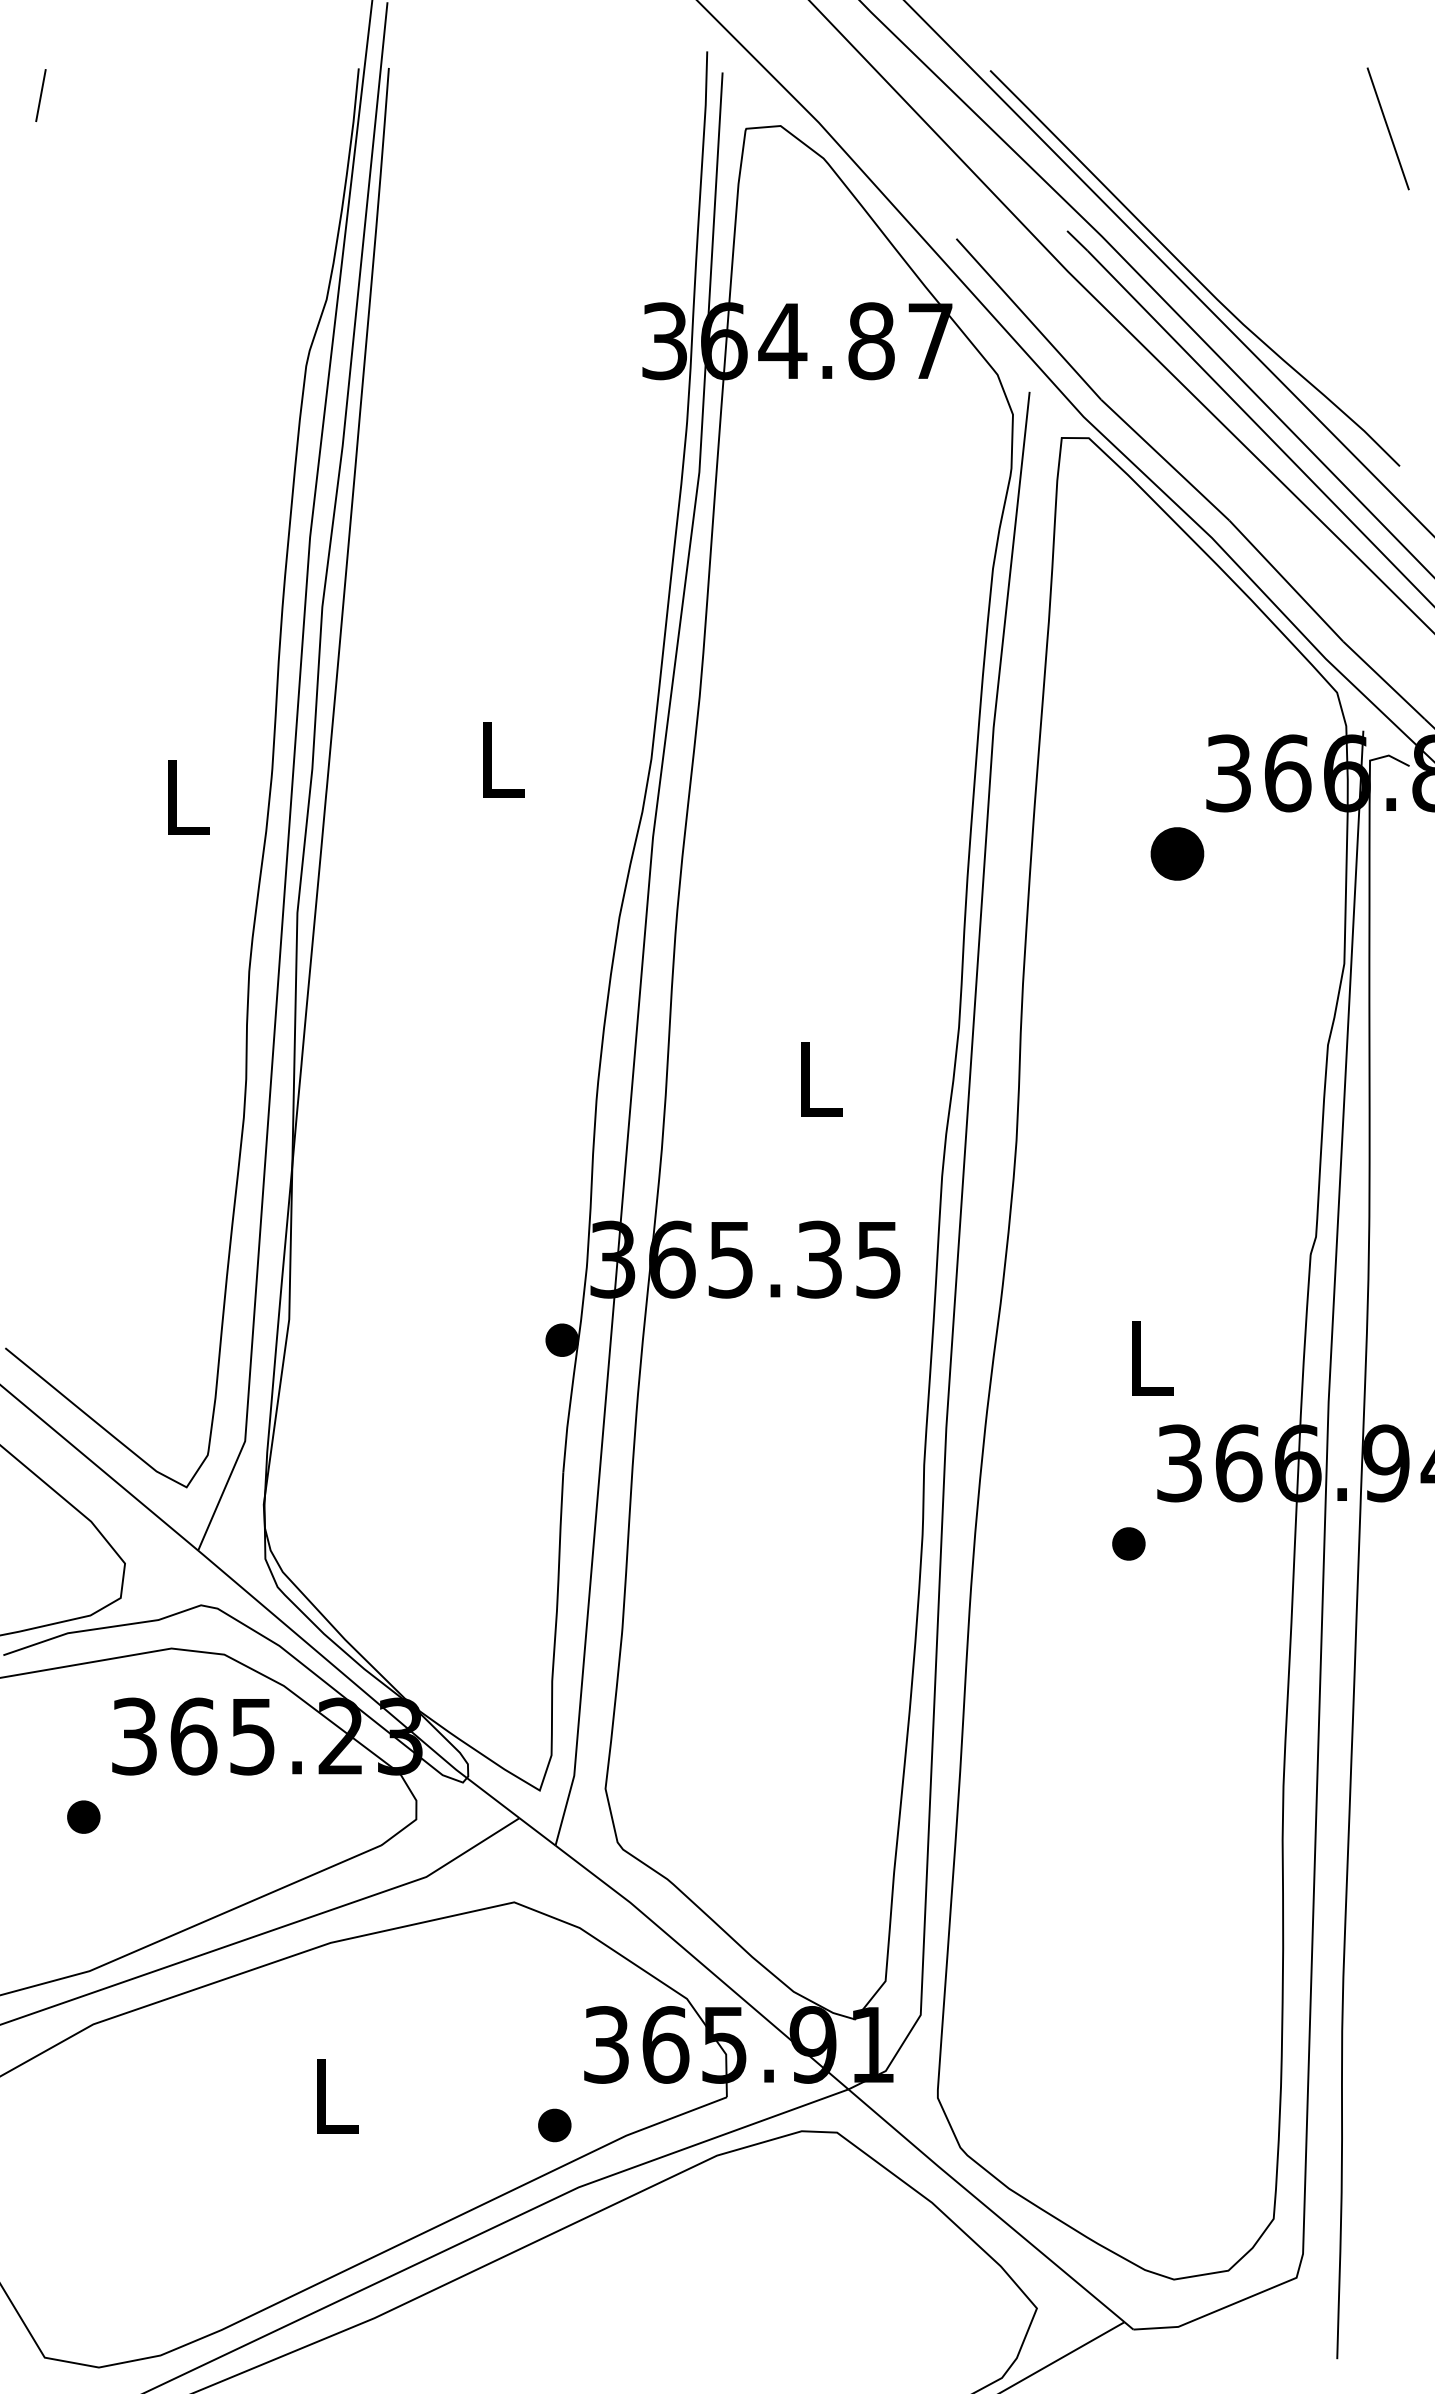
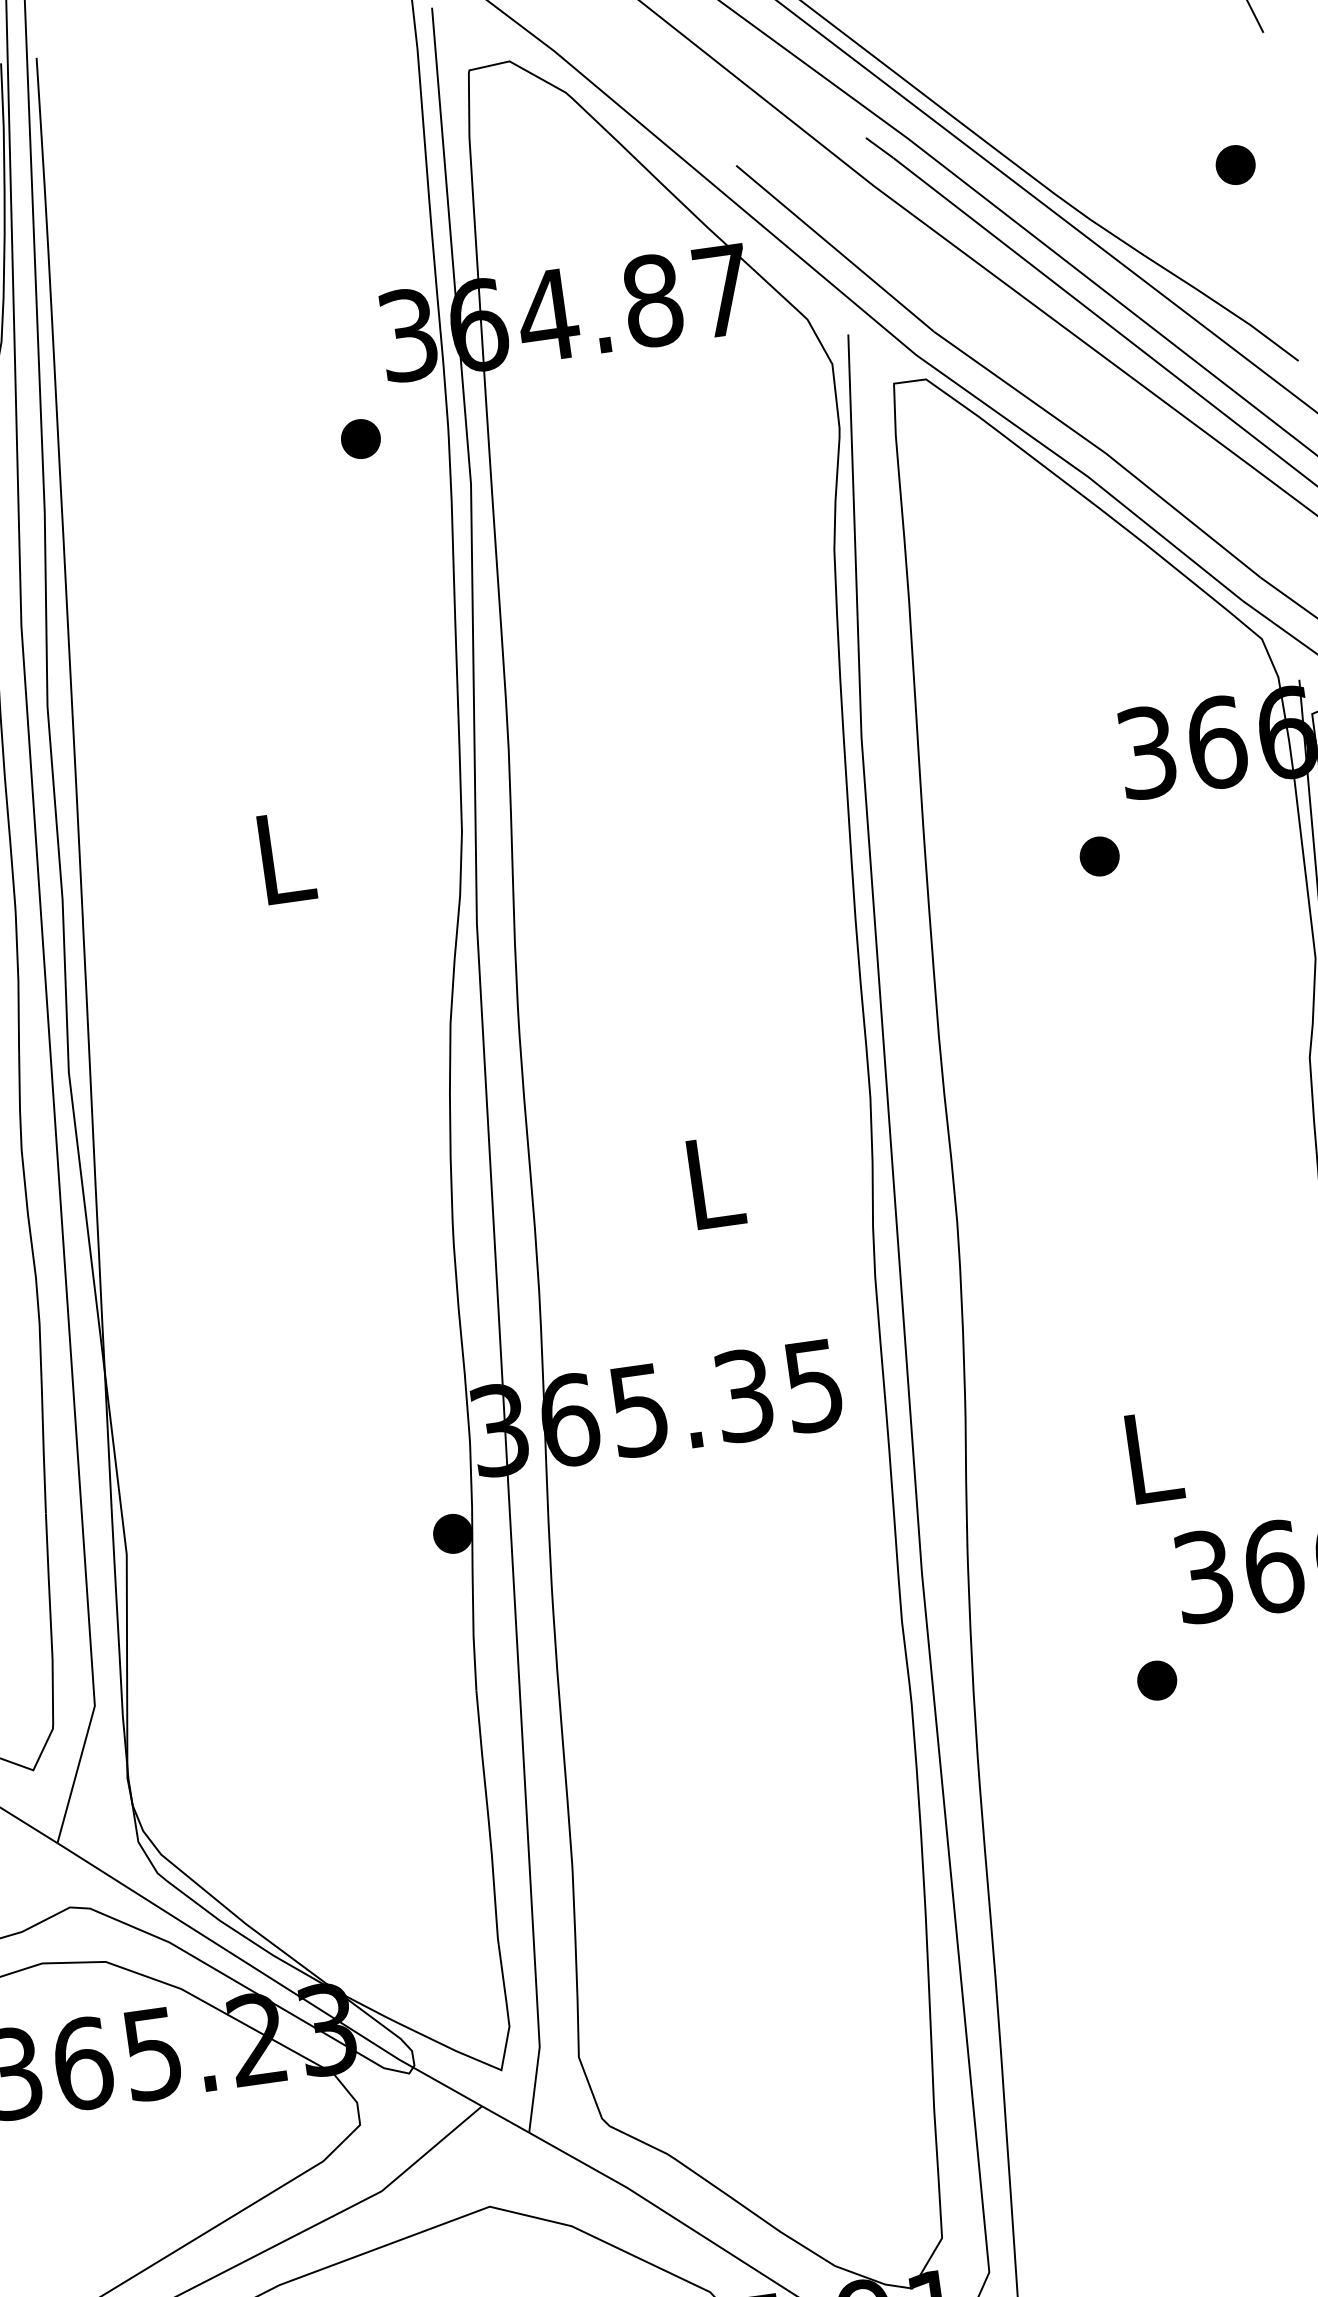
part: (1370, 296) -> (1235, 165), added
part: (613, 421) -> (361, 438), added
part: (1176, 853) -> (1098, 856), size x0.62

